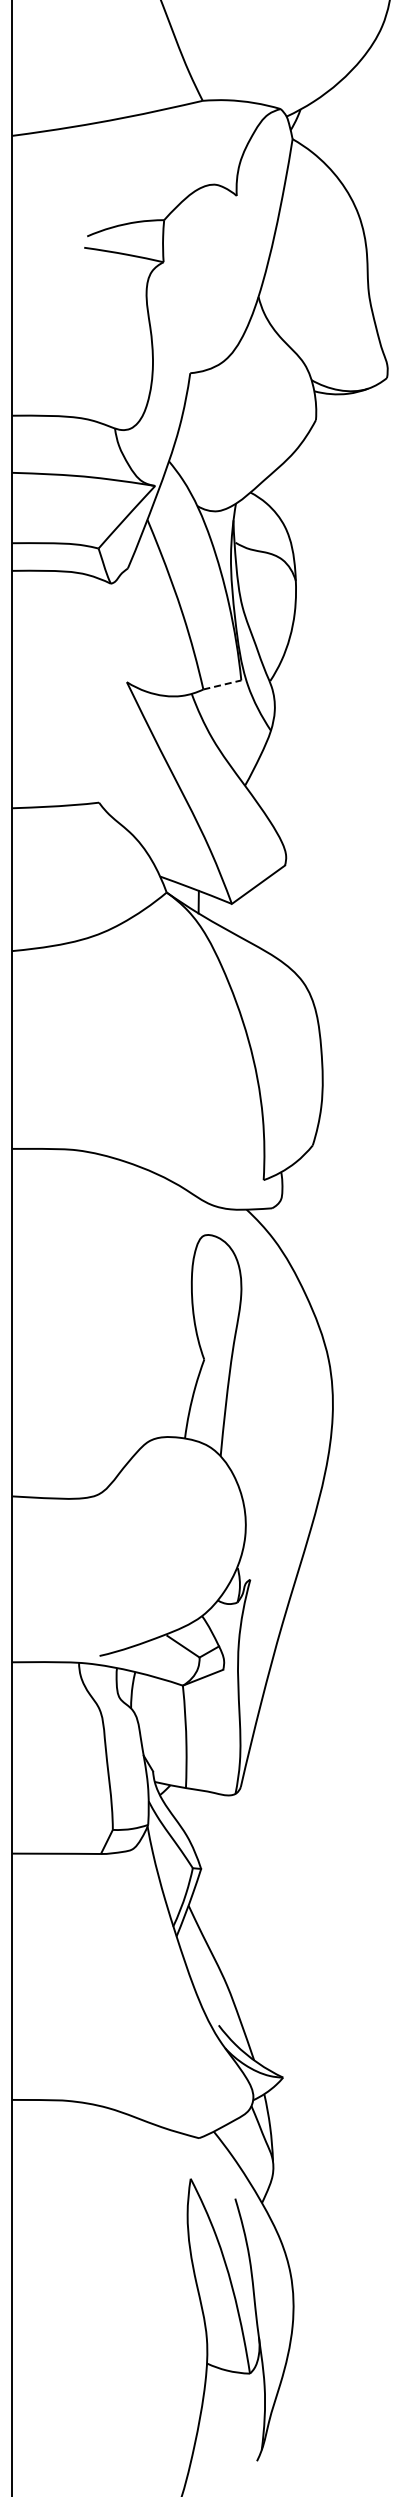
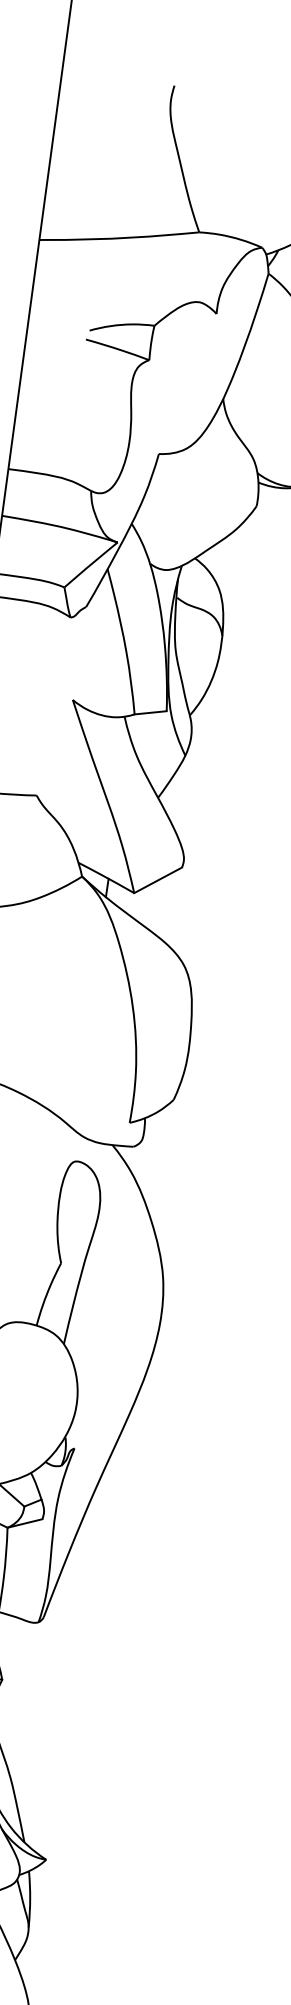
line: (222, 684) -> (150, 712), dashed -> solid

